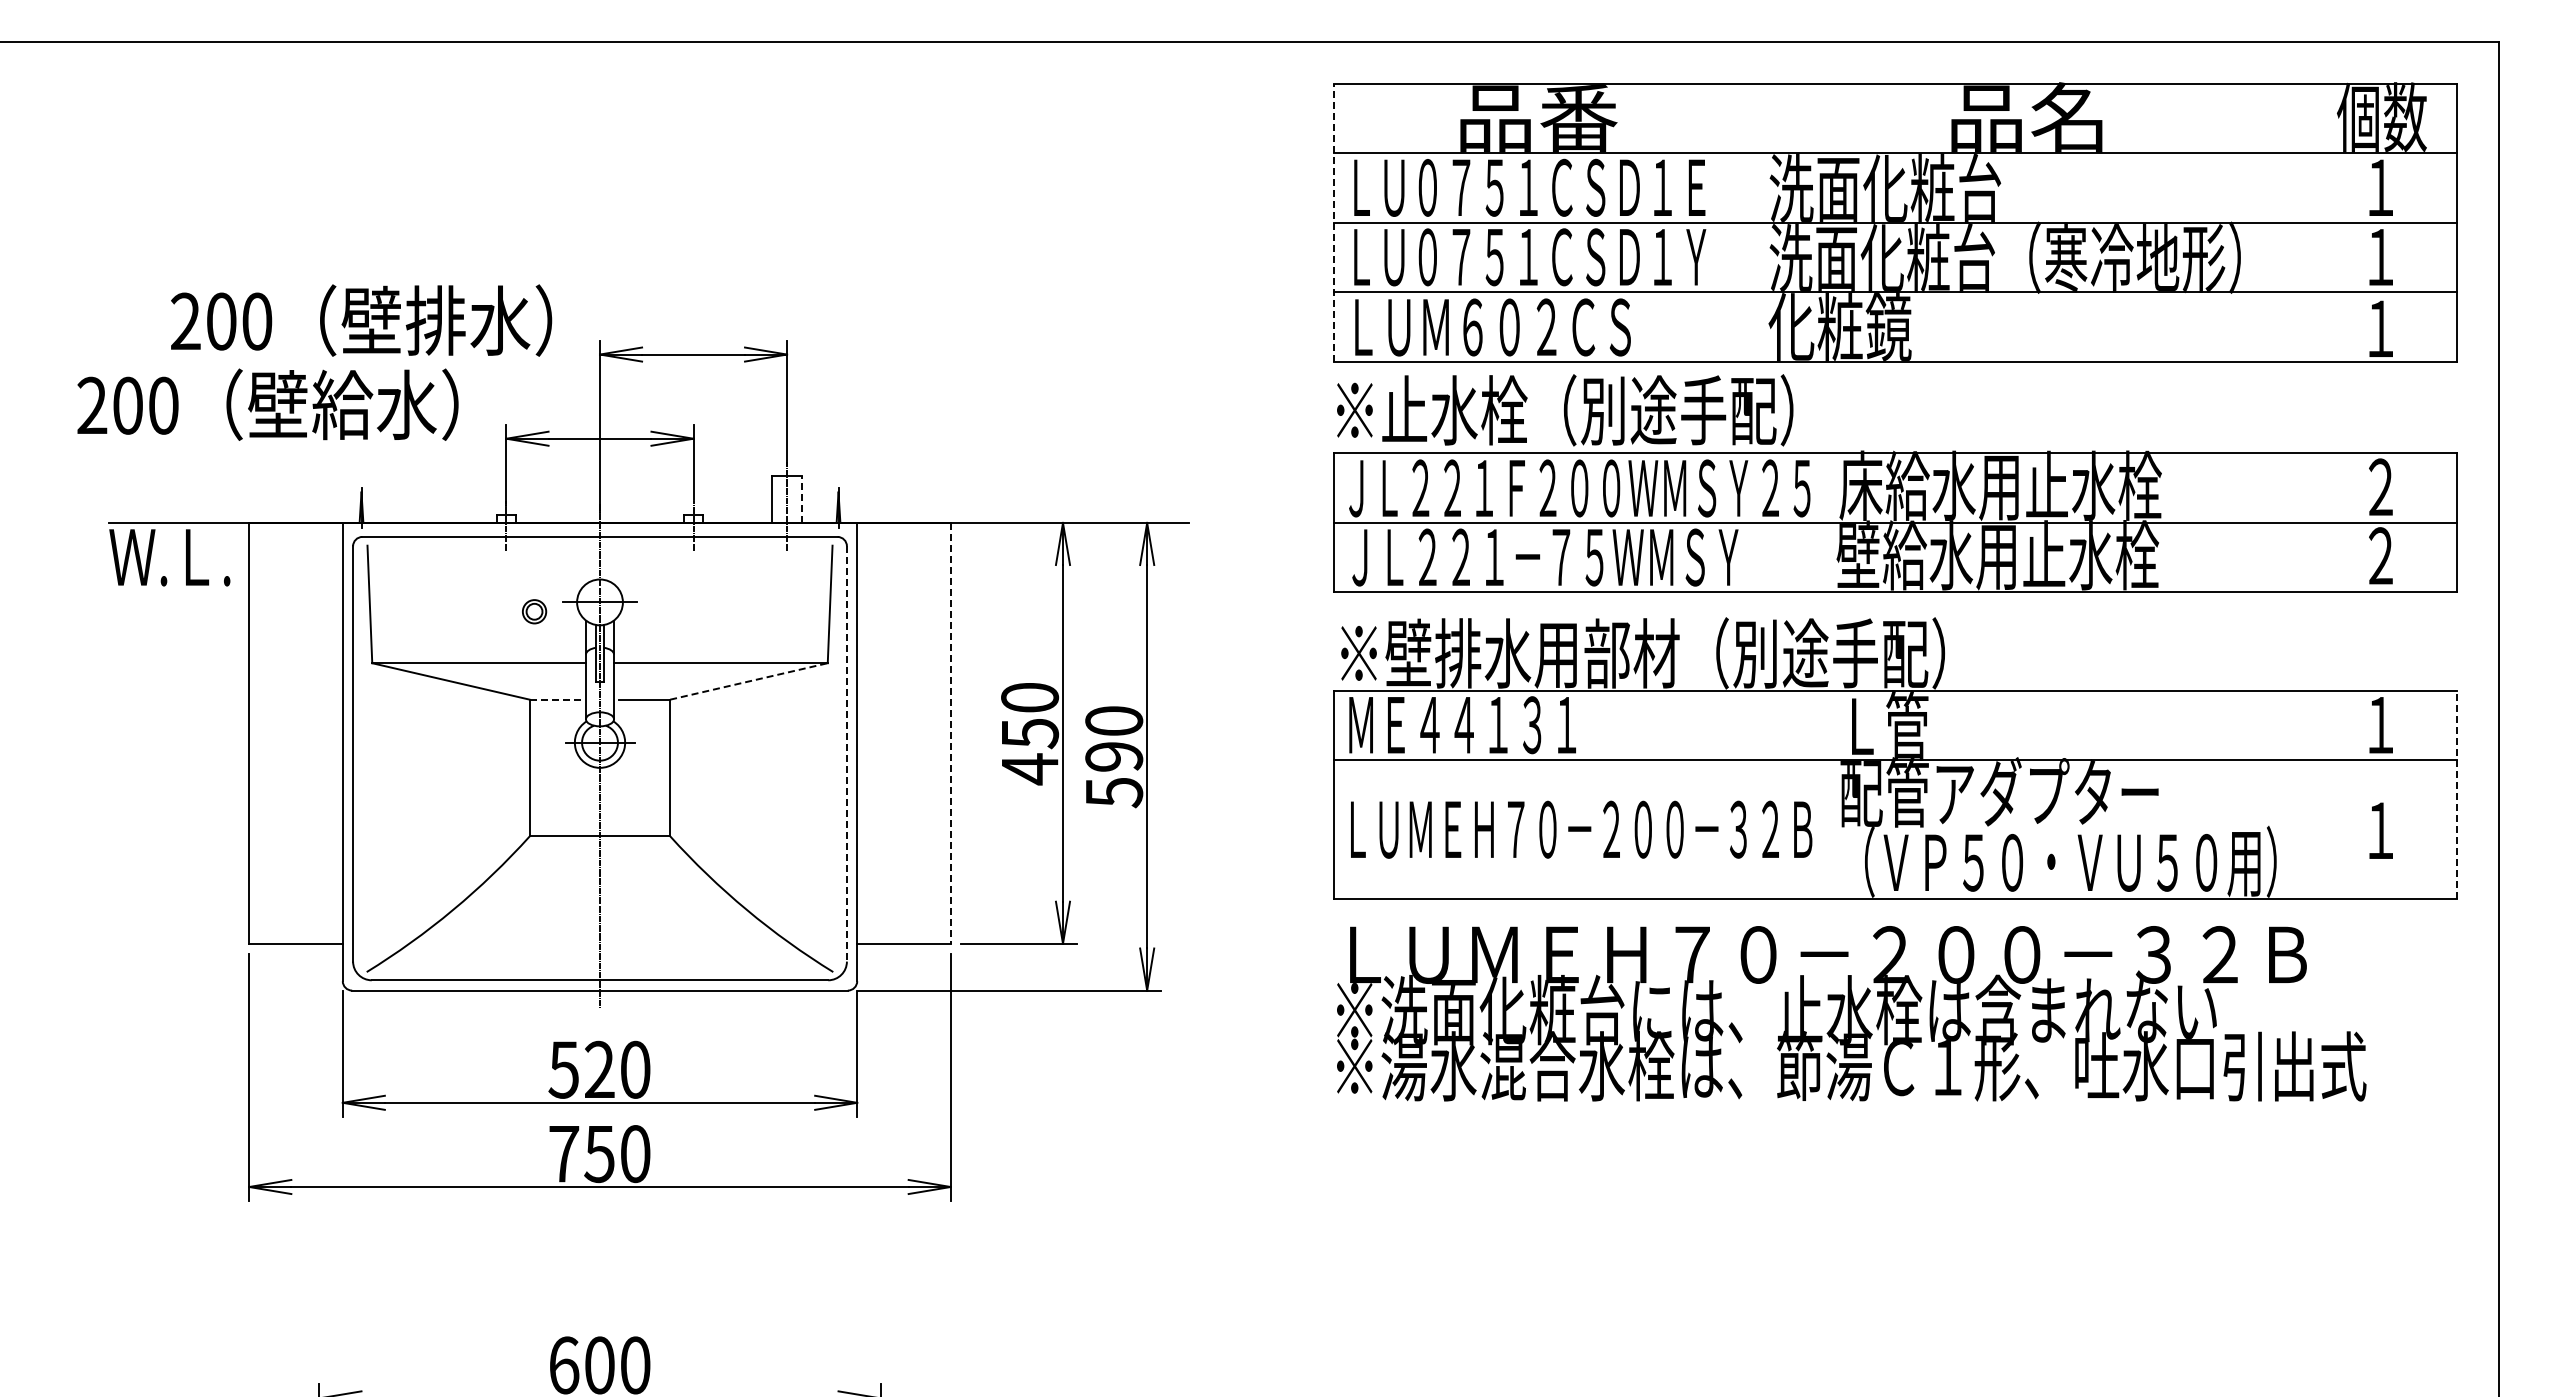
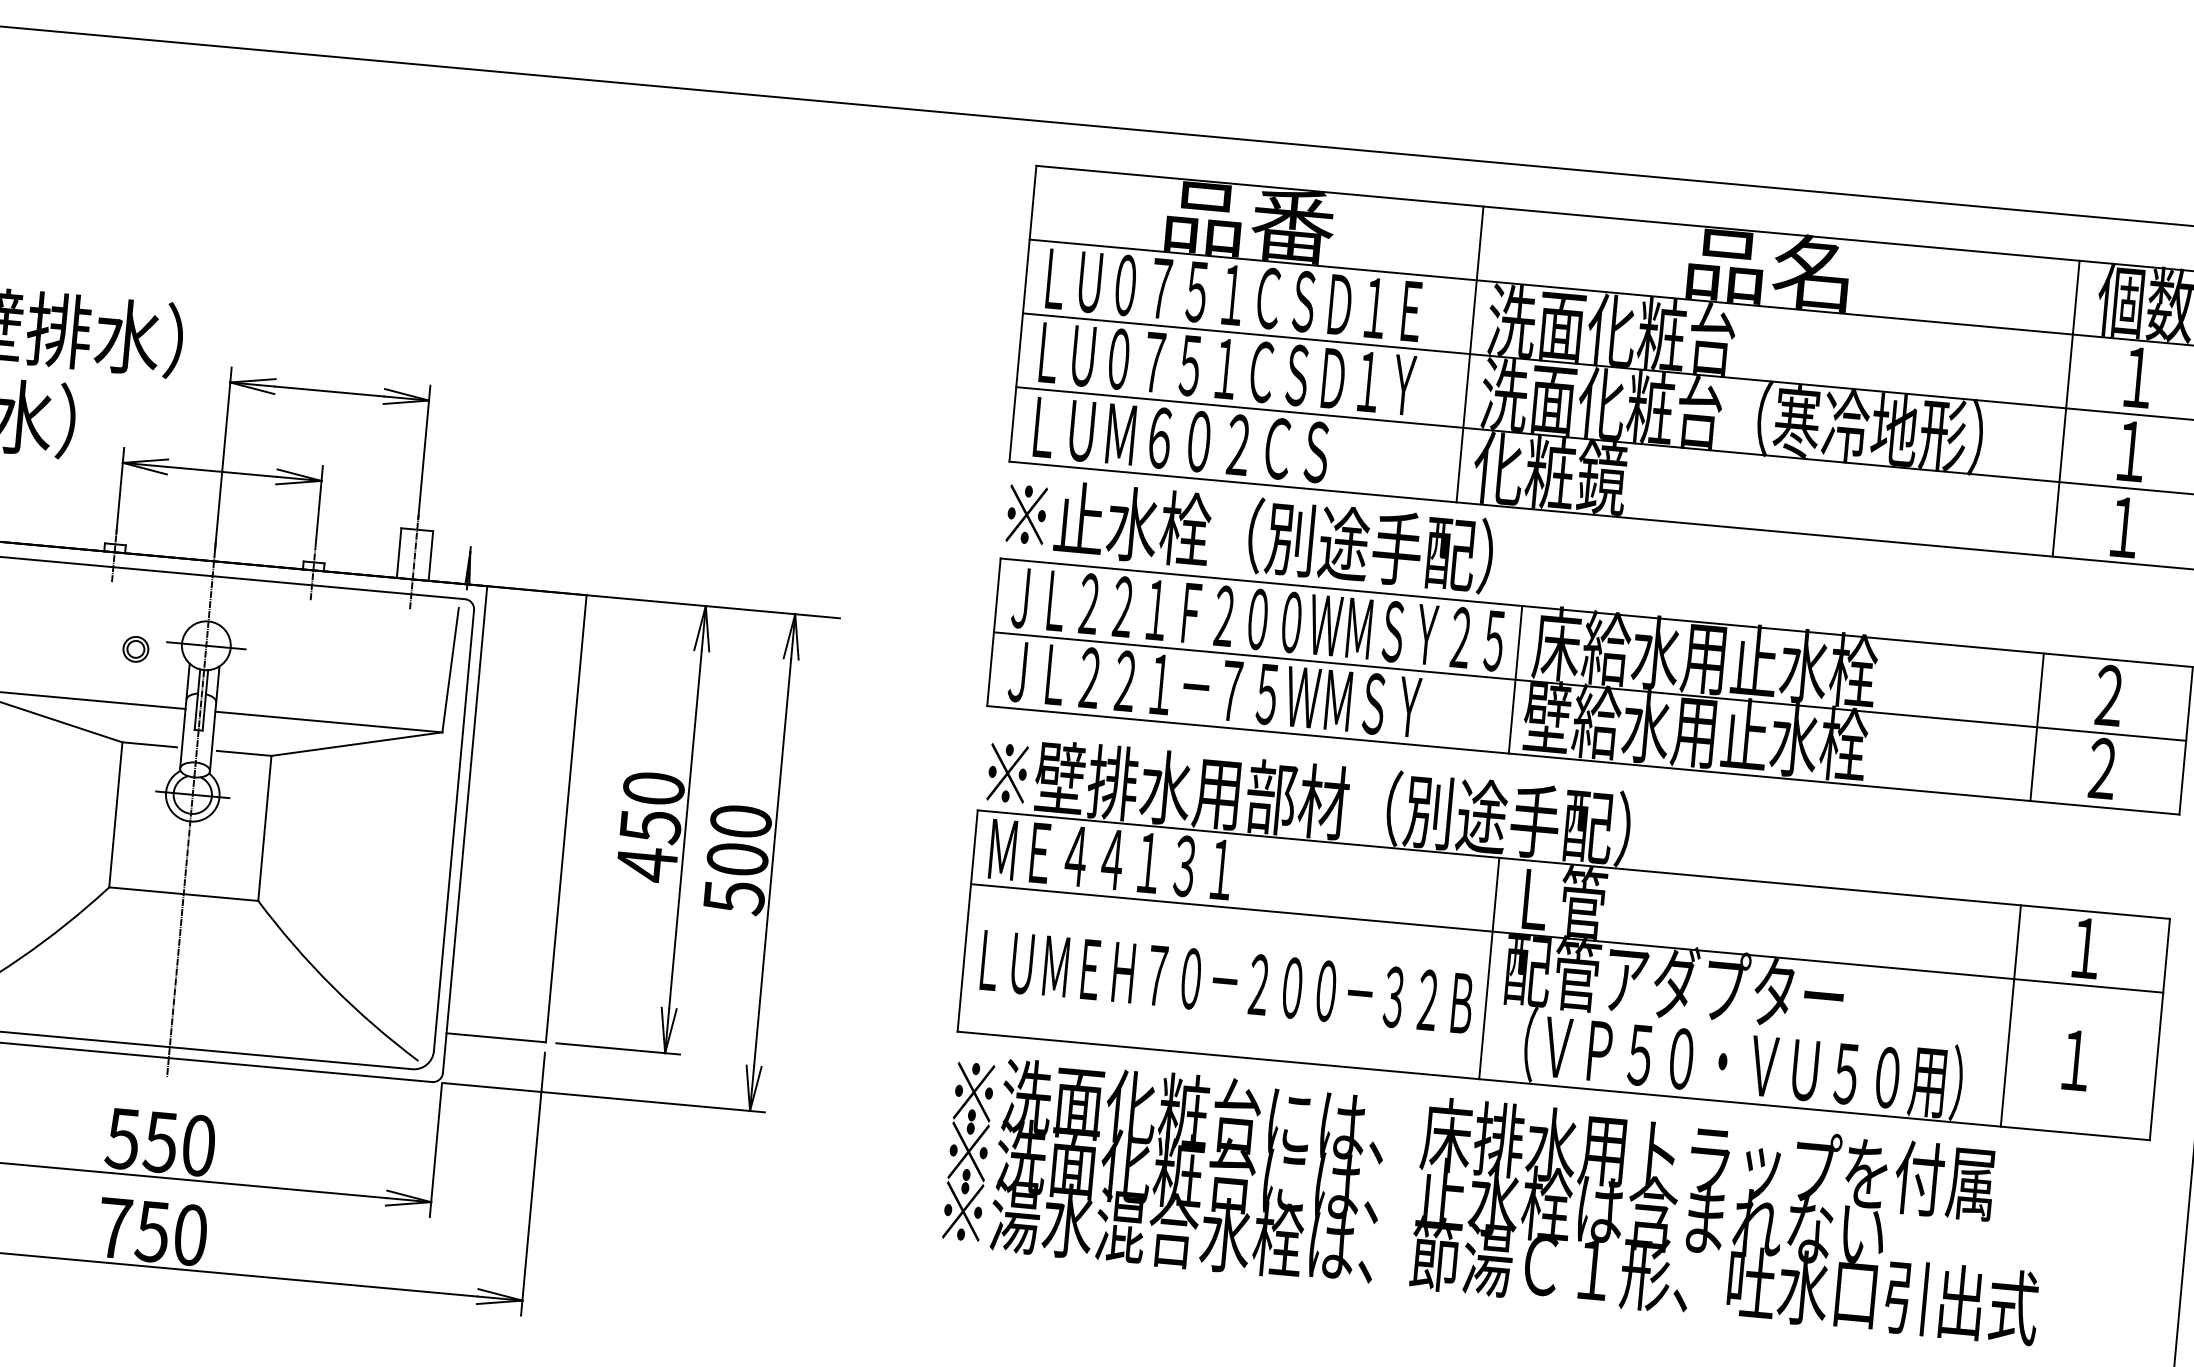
line: (1334, 222) -> (1023, 313), dashed -> solid
line: (1755, 222) -> (1470, 353), added
line: (2316, 222) -> (2066, 408), added
line: (802, 499) -> (431, 556), dashed -> solid
line: (1825, 522) -> (1515, 679), added
line: (2316, 522) -> (2037, 726), added
line: (748, 681) -> (356, 744), dashed -> solid
line: (555, 699) -> (149, 744), dashed -> solid
line: (950, 733) -> (565, 818), dashed -> solid
line: (846, 753) -> (453, 830), dashed -> solid
text: (1114, 756) -> (737, 859), 590 -> 500
line: (1825, 794) -> (1489, 968), added
line: (2316, 794) -> (2011, 1015), added
line: (2456, 794) -> (2159, 1029), dashed -> solid
text: (1825, 953) -> (1474, 1137), ＬＵＭＥＨ７０－２００－３２Ｂ -> ※洗面化粧台には、床排水用トラップを付属
text: (599, 1069) -> (160, 1141), 520 -> 550

